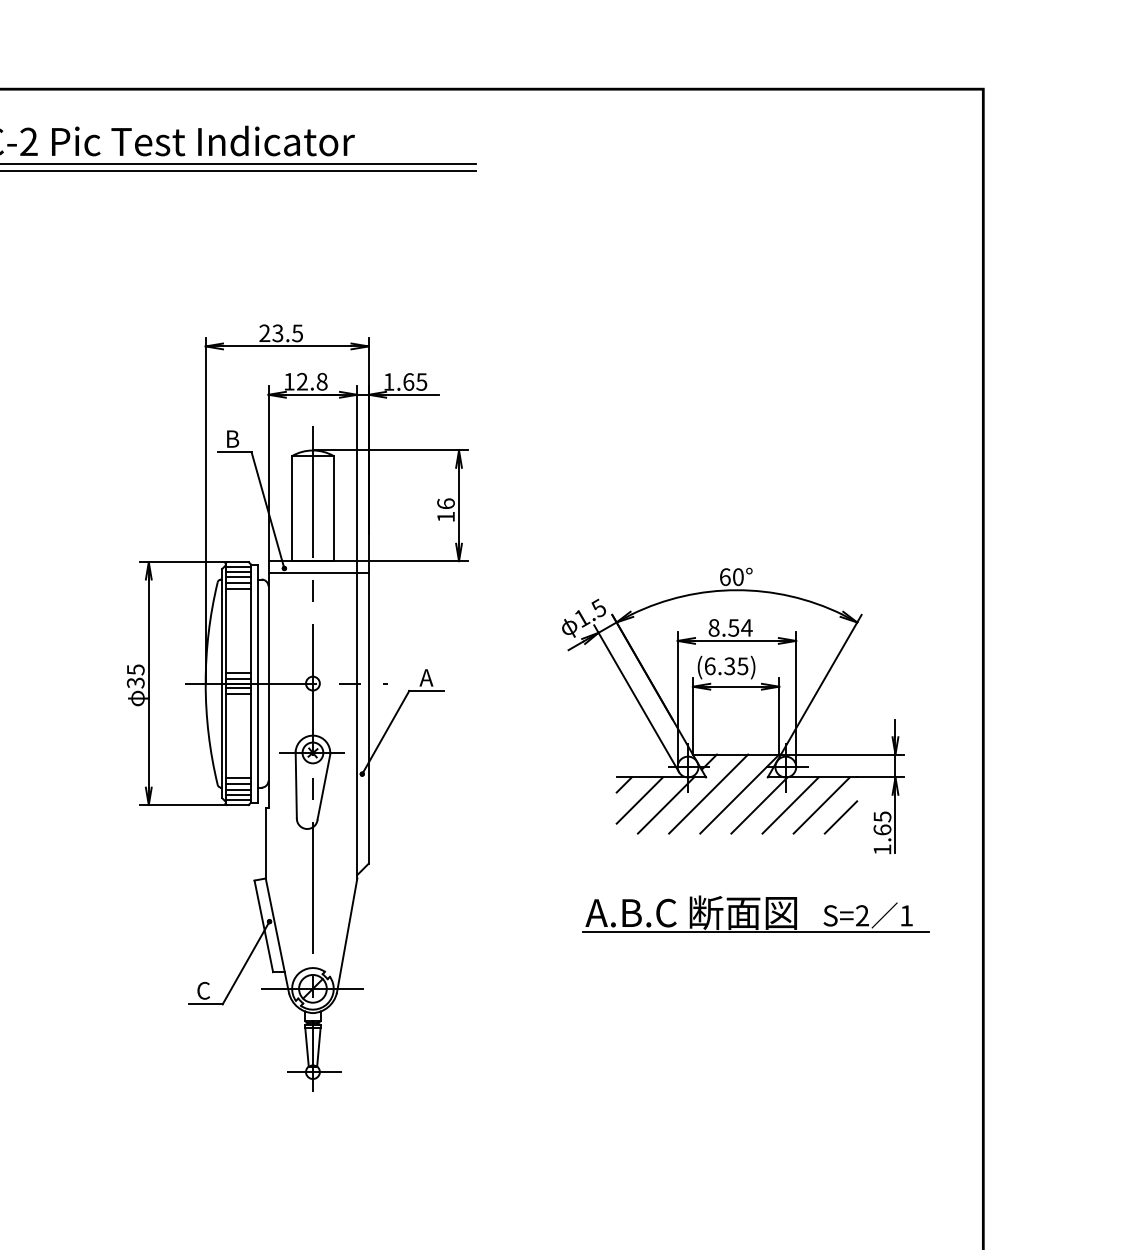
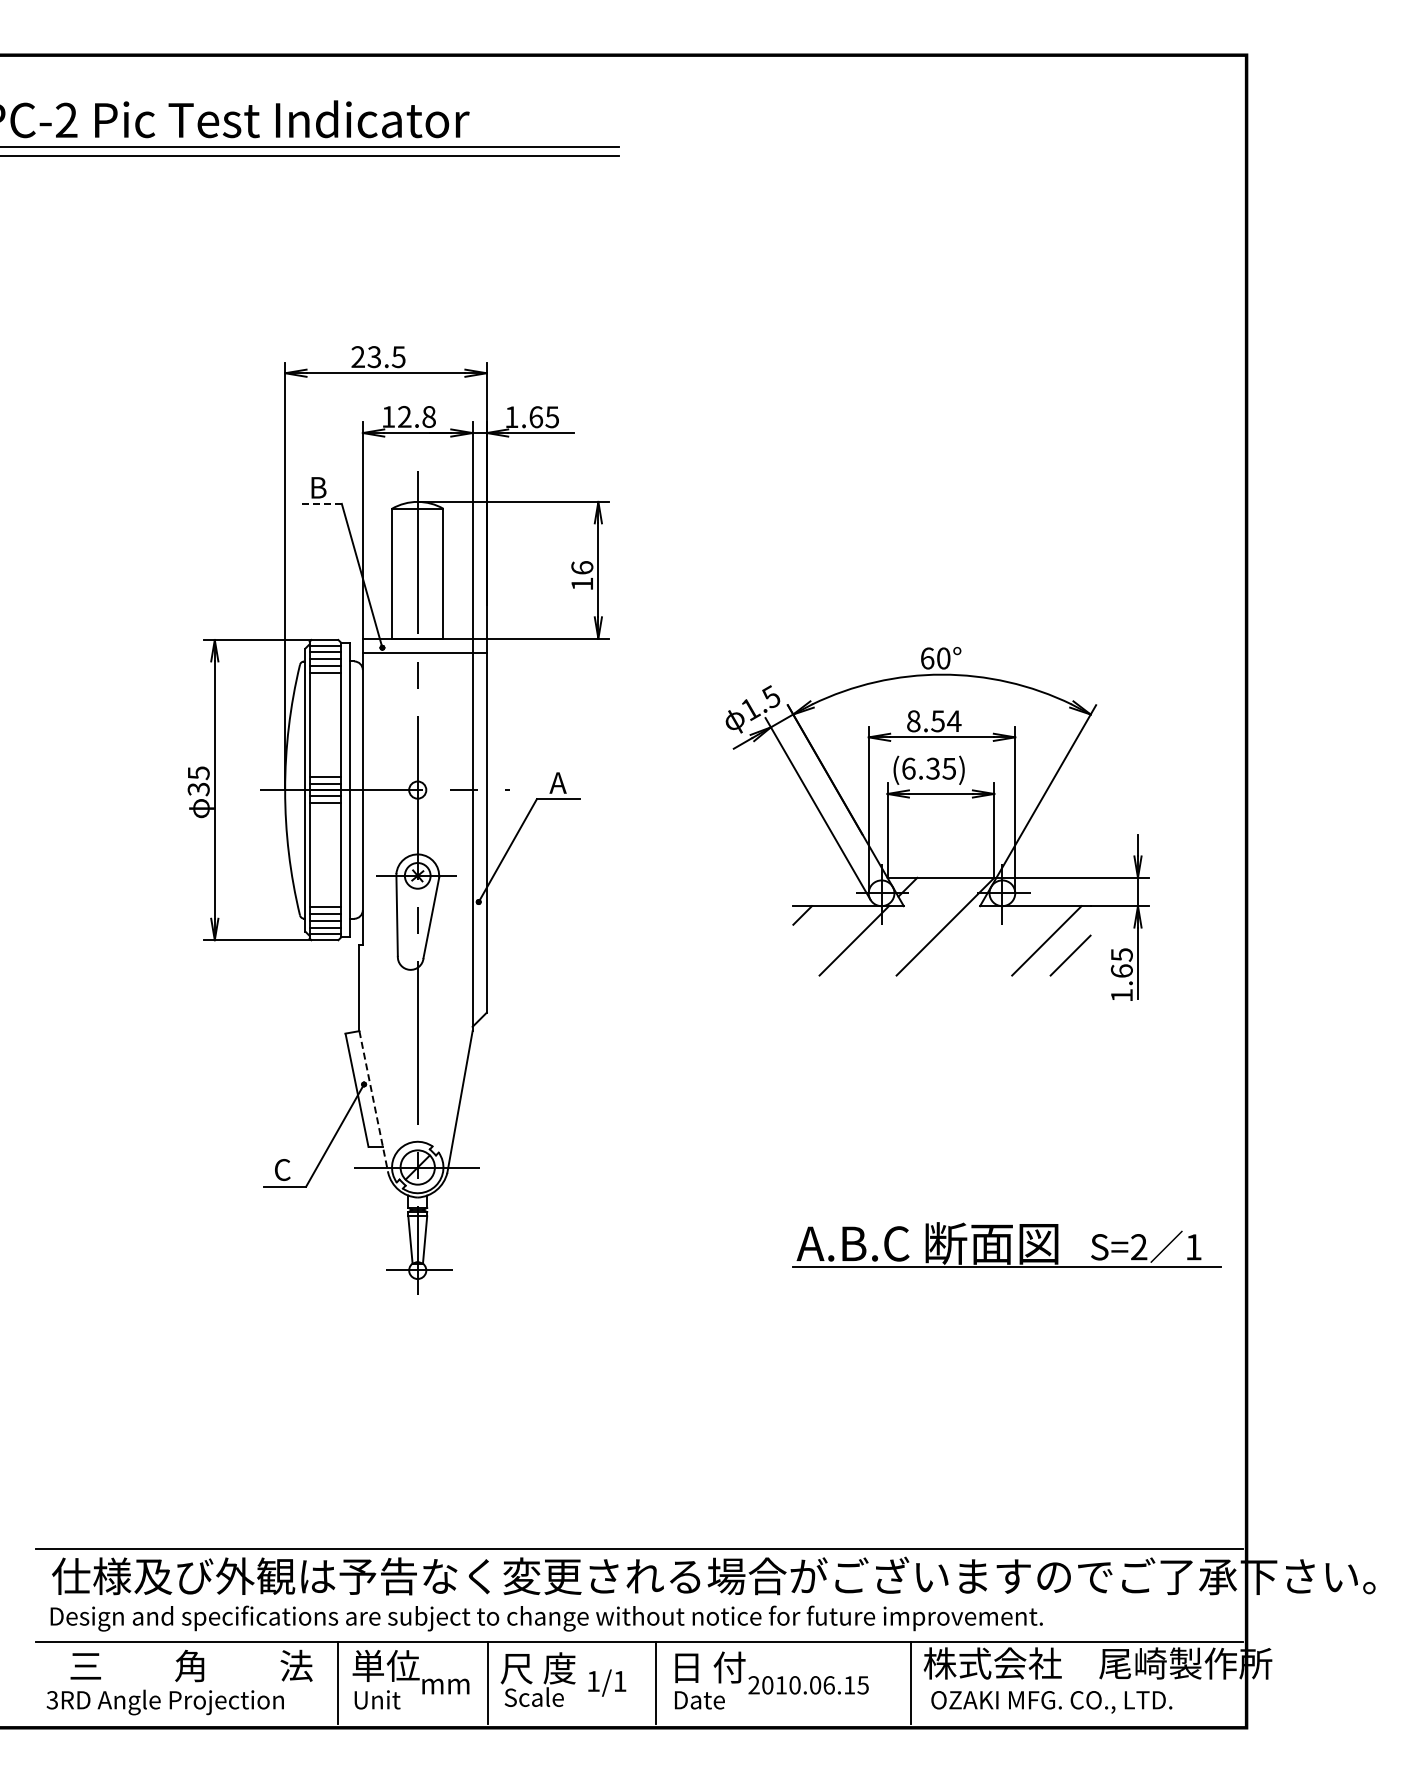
line: (235, 451) -> (321, 503), solid -> dashed
line: (708, 793) -> (906, 926), removed
line: (639, 800) -> (821, 934), removed
line: (759, 805) -> (969, 940), removed
line: (790, 805) -> (1008, 940), removed
part: (755, 913) -> (1006, 1244), moved
line: (277, 936) -> (373, 1102), solid -> dashed

